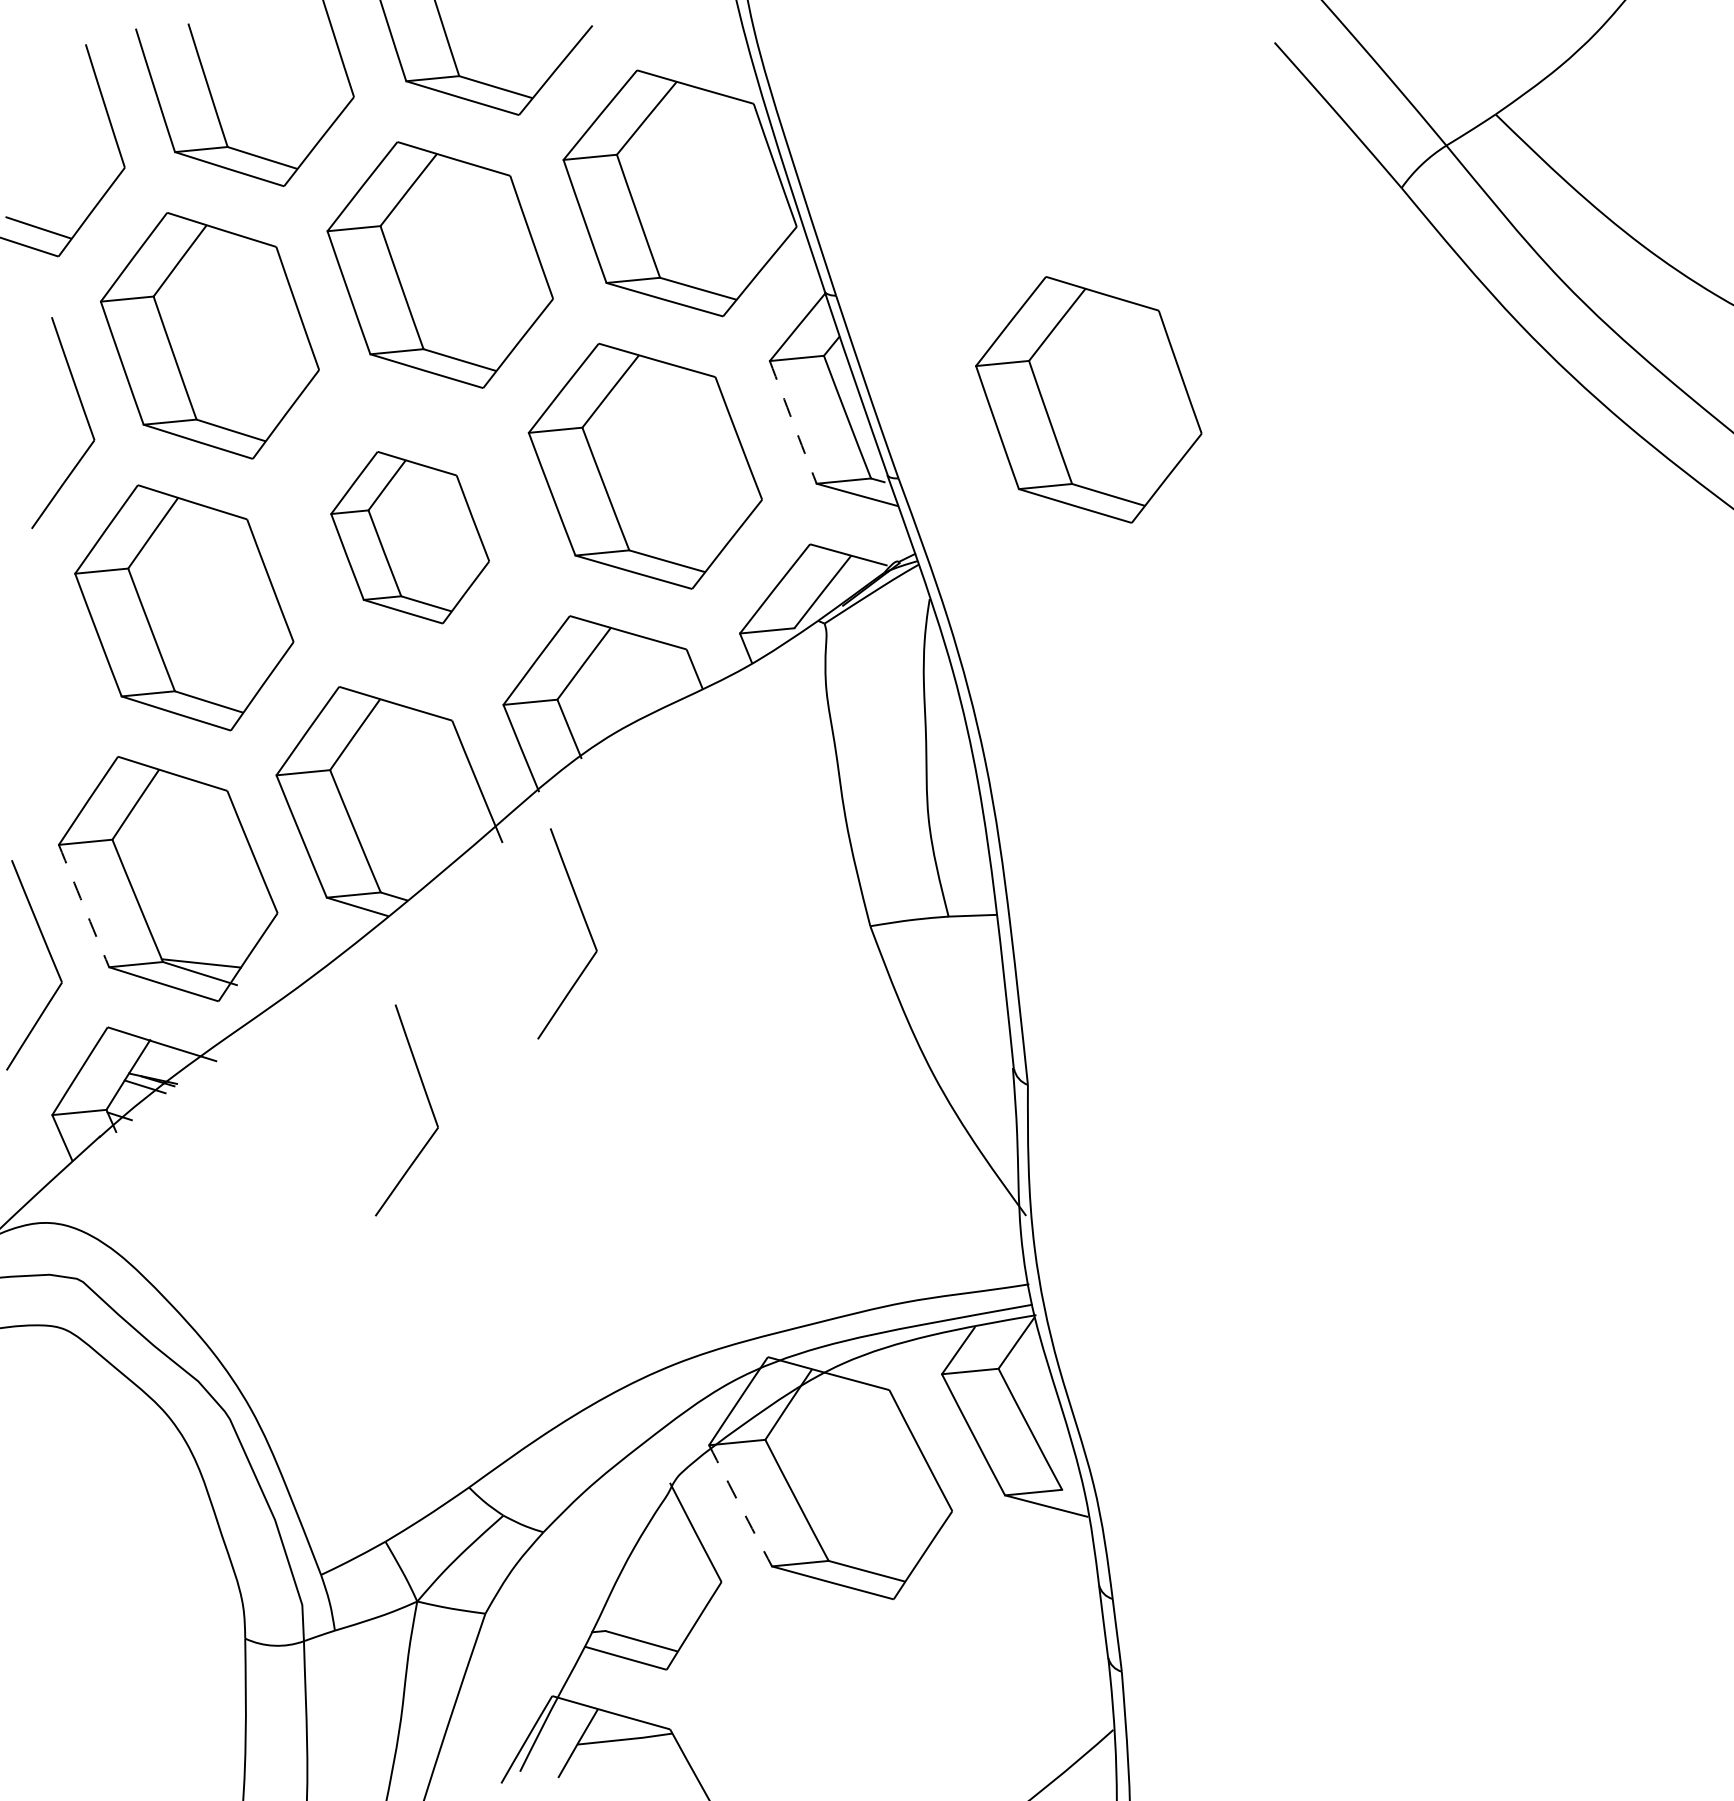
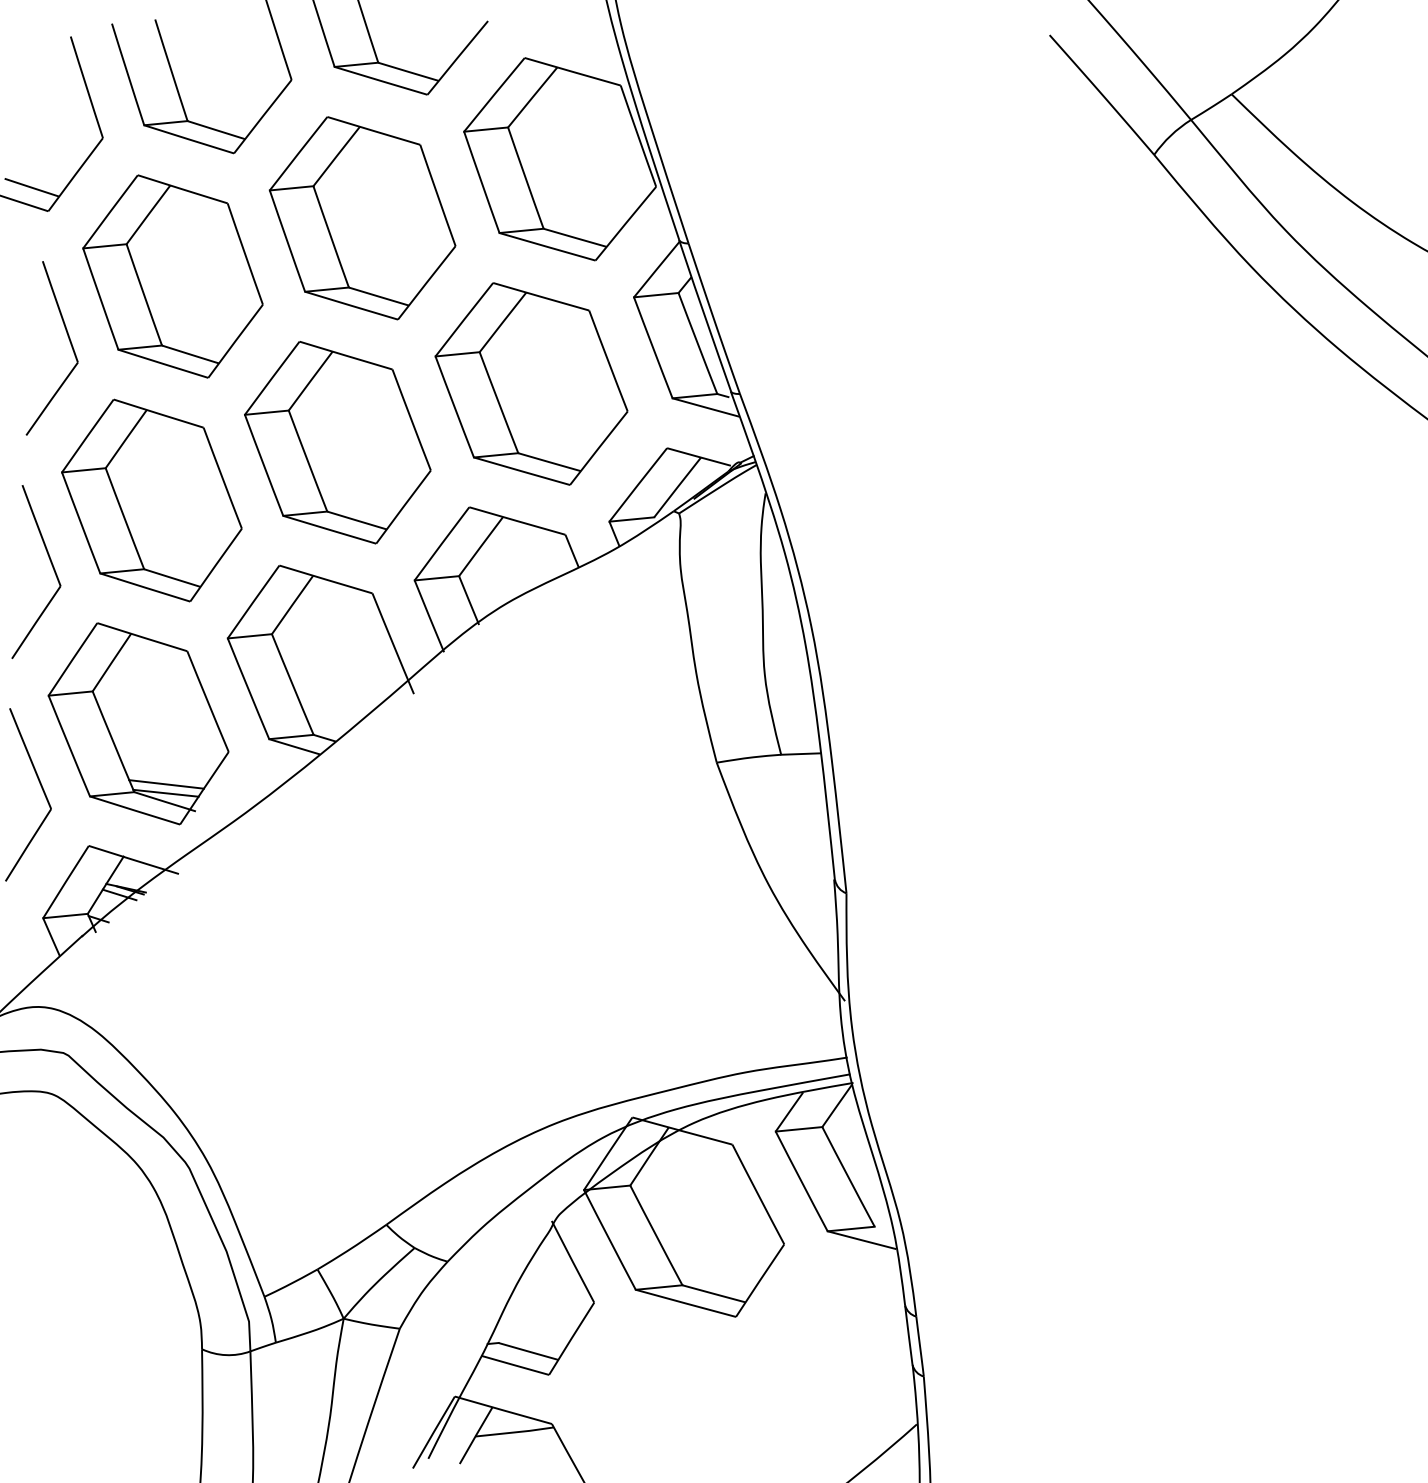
part: (1088, 400) -> (896, 329), removed
arc: (793, 421) -> (653, 347), dashed -> solid
part: (409, 537) -> (337, 442), size x1.43
arc: (84, 906) -> (69, 746), dashed -> solid
part: (585, 926) -> (51, 565), moved
line: (202, 952) -> (166, 784), added
part: (427, 1103) -> (352, 908), removed
arc: (740, 1506) -> (609, 1240), dashed -> solid

